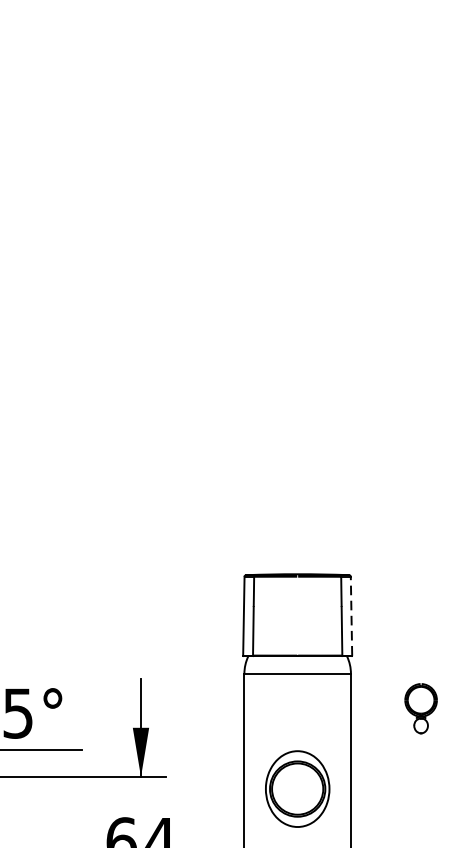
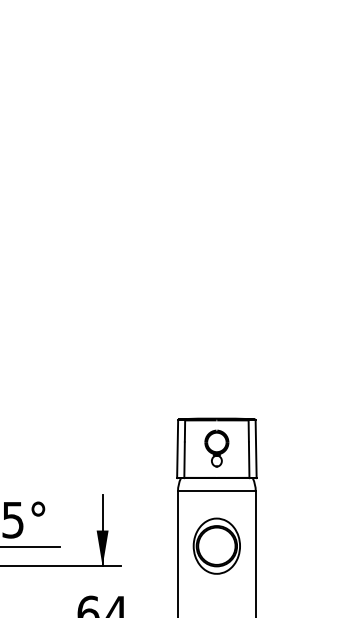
line: (352, 616) -> (256, 449), dashed -> solid
part: (420, 708) -> (216, 448), moved
part: (297, 788) -> (216, 545), moved

